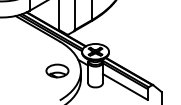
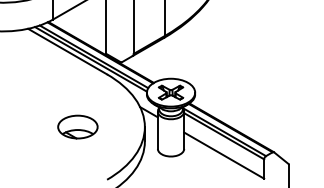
part: (57, 70) -> (77, 126), moved

